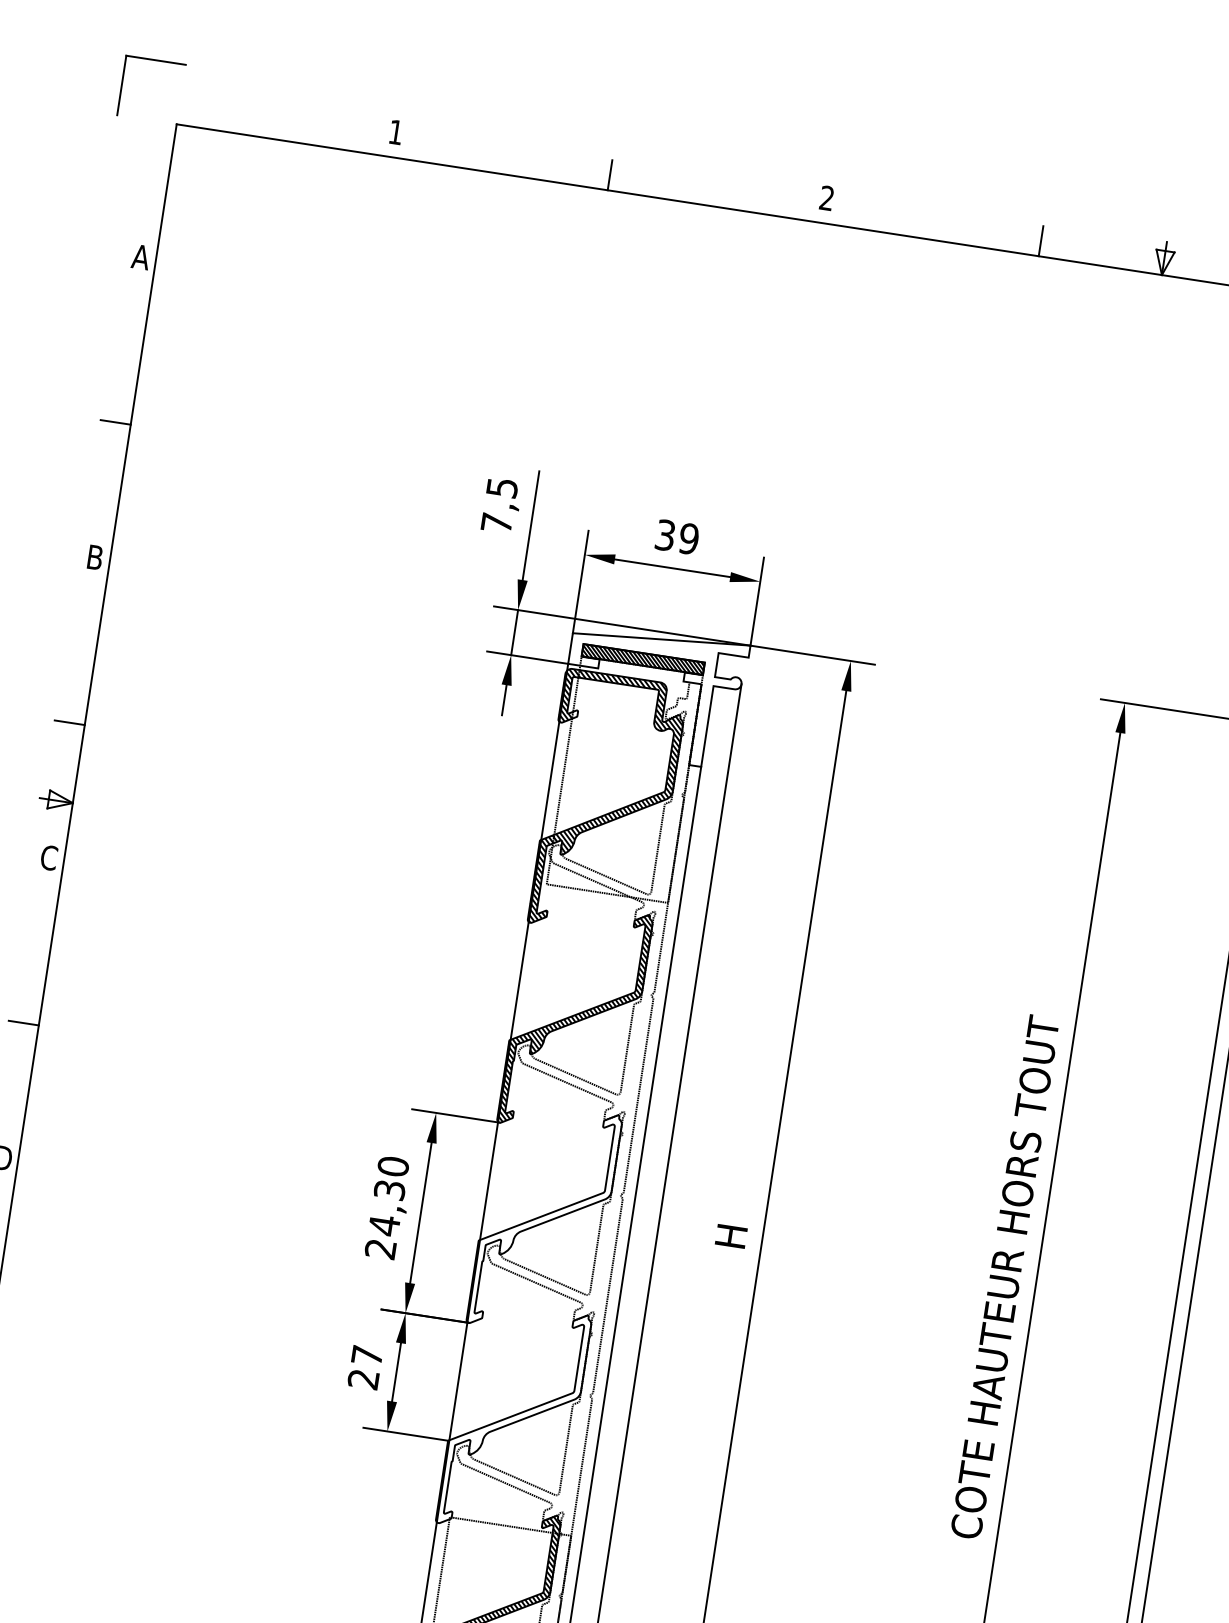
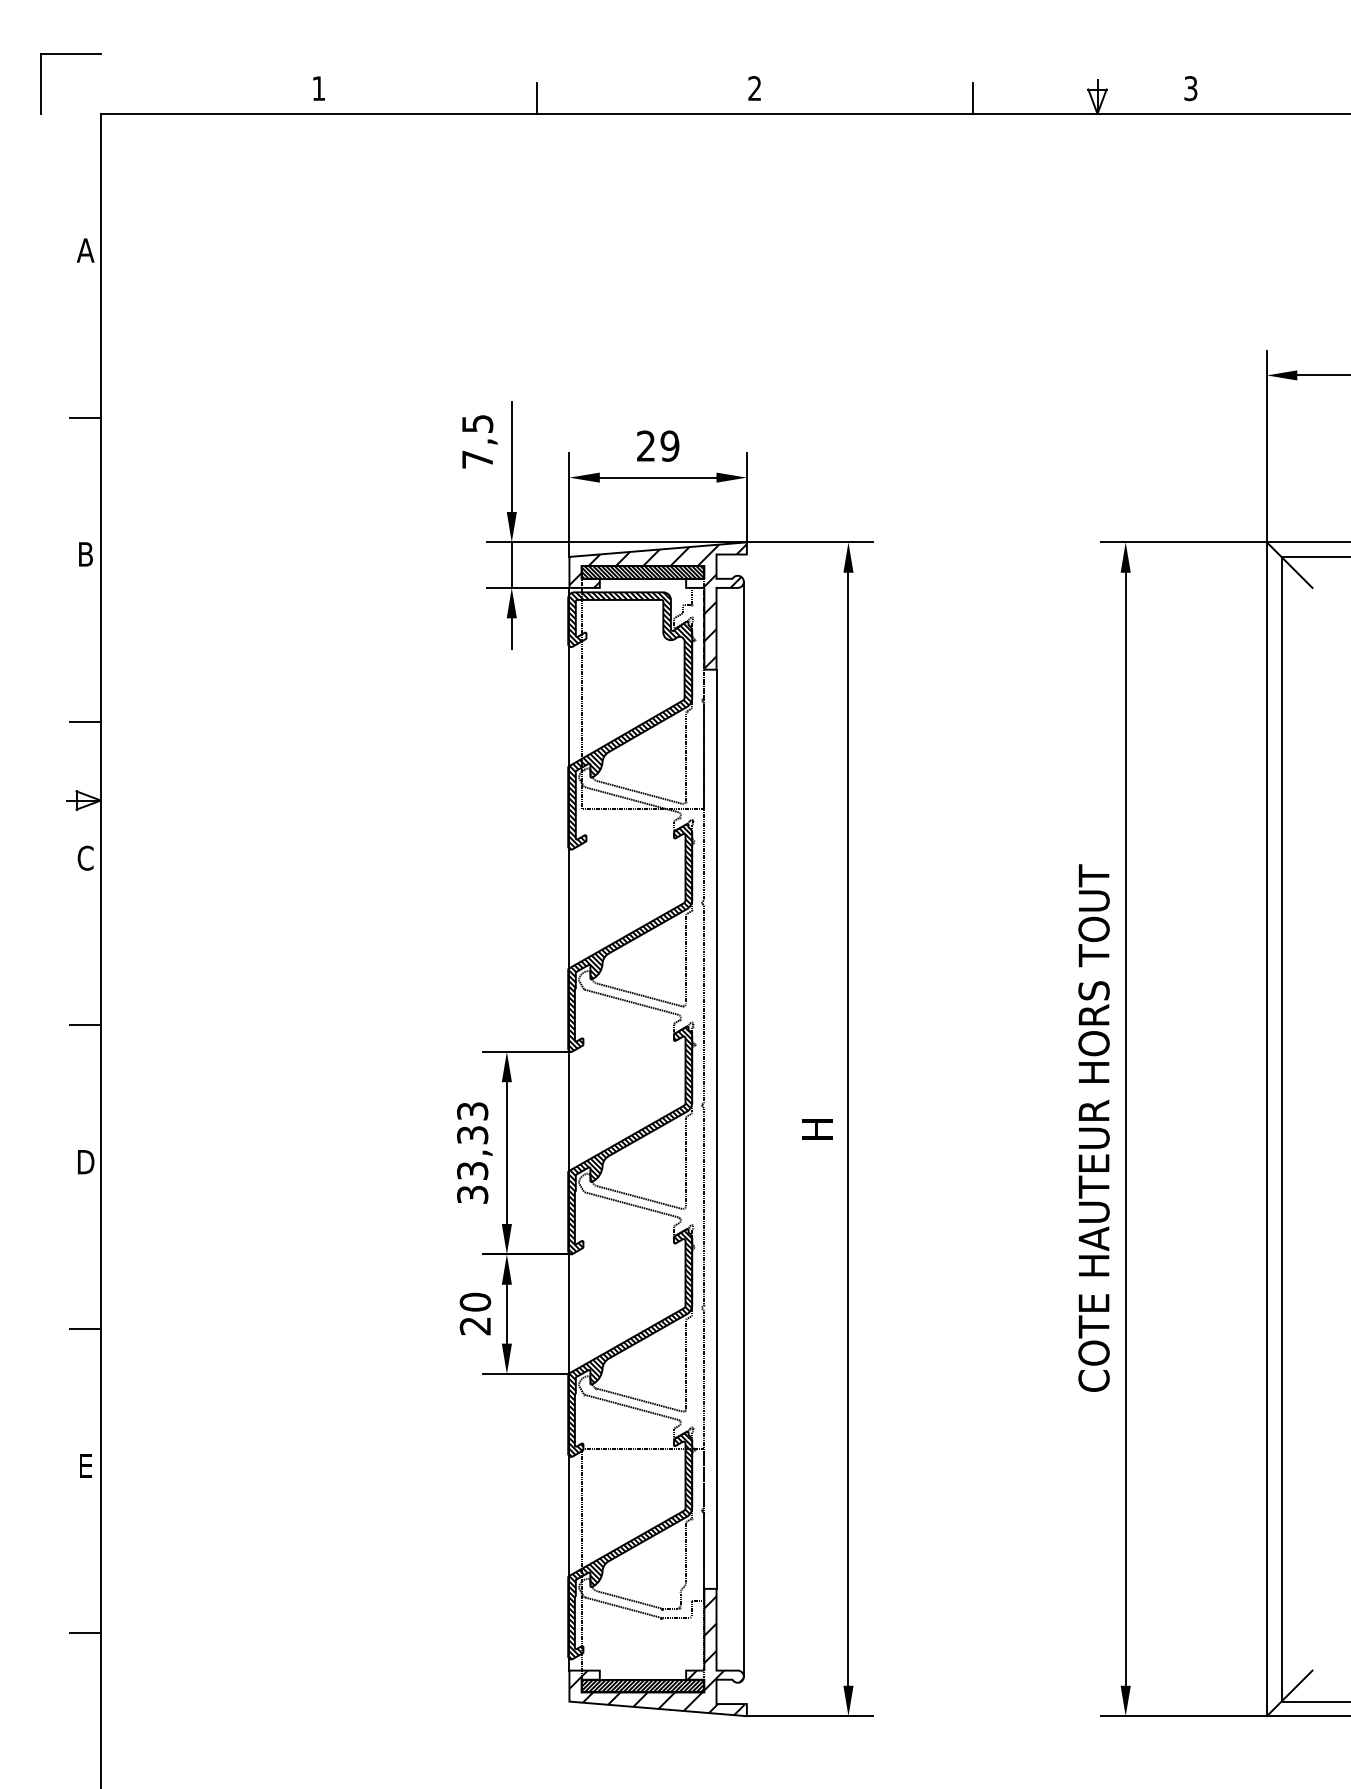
text: (665, 534) -> (646, 445), 39 -> 29
hatch: (652, 695) -> (657, 606), added
text: (386, 1207) -> (472, 1152), 24,30 -> 33,33
hatch: (544, 1219) -> (630, 1140), added
text: (367, 1355) -> (475, 1301), 27 -> 20
hatch: (514, 1419) -> (630, 1343), added

